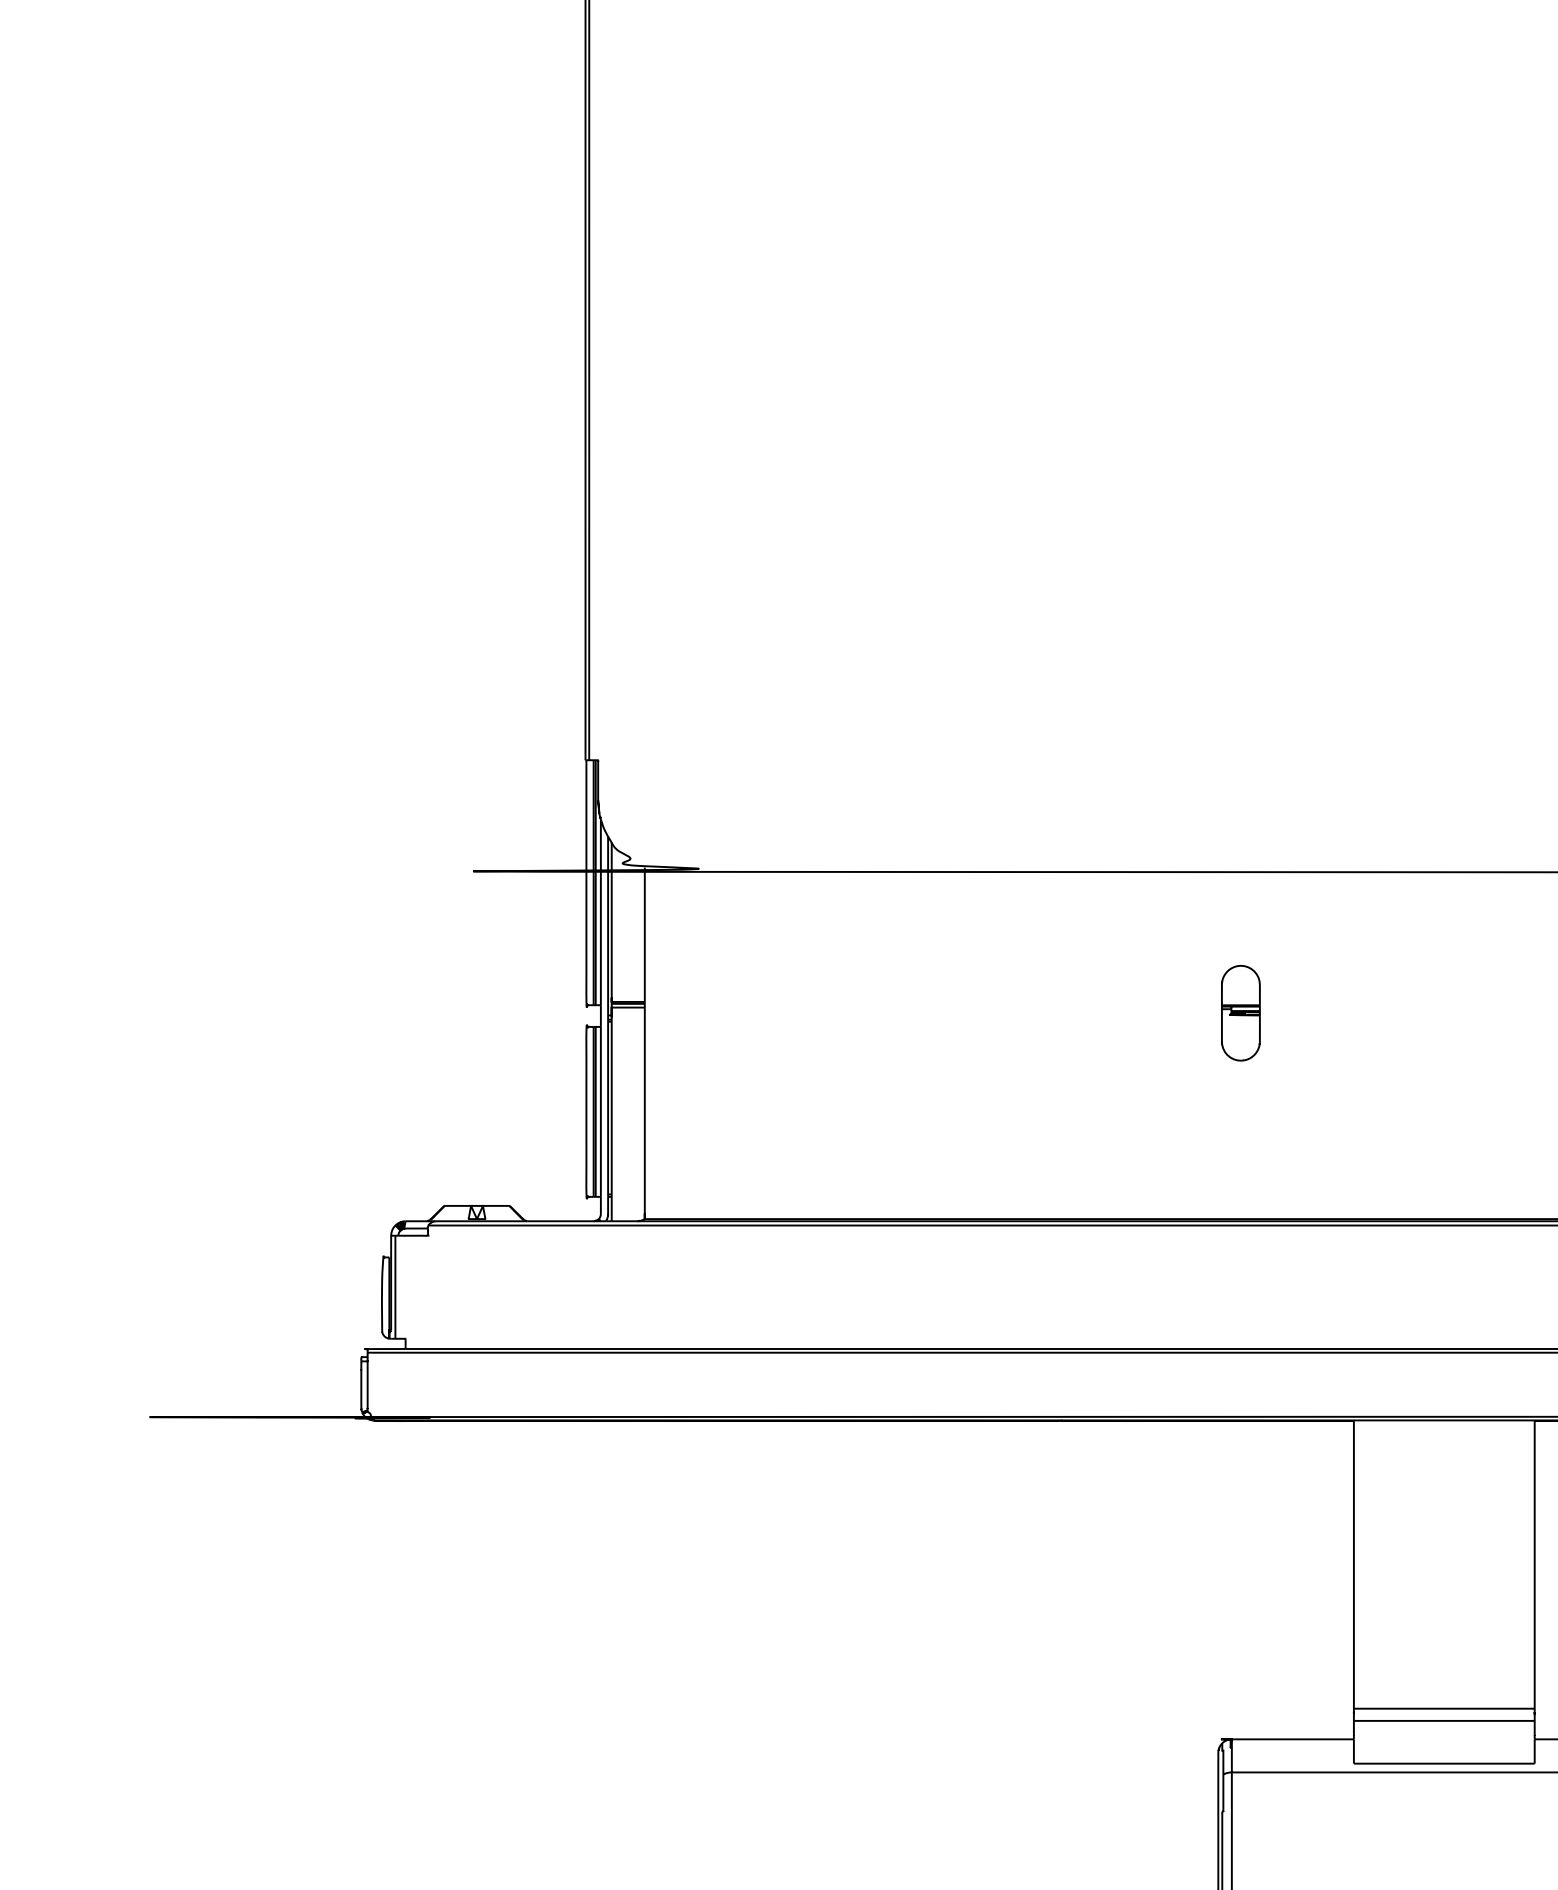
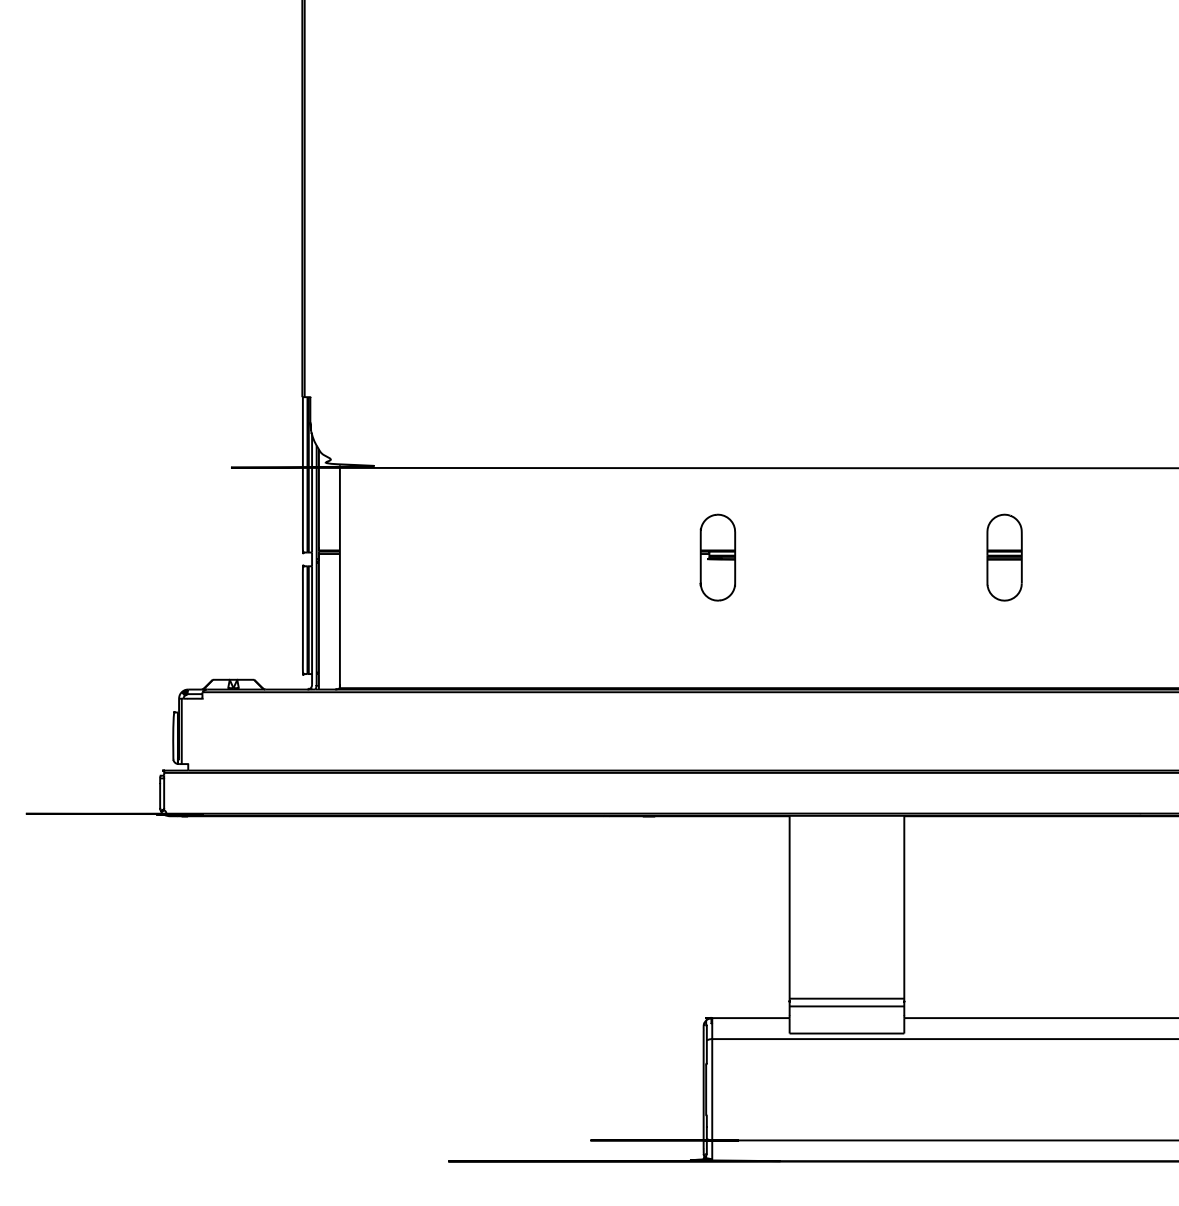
part: (1240, 1013) -> (717, 557), size x1.43

